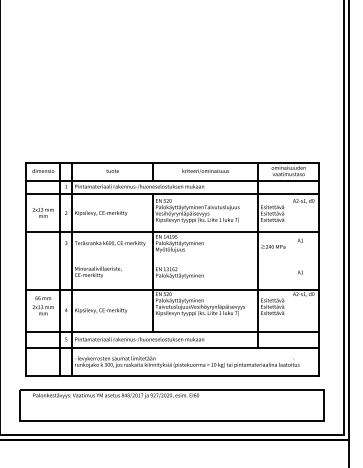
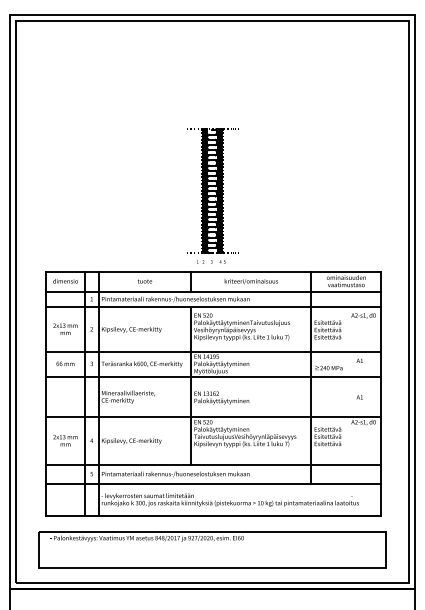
part: (171, 96) -> (212, 195), added
line: (172, 255) -> (213, 377), added
text: (43, 297) -> (65, 363), moved

